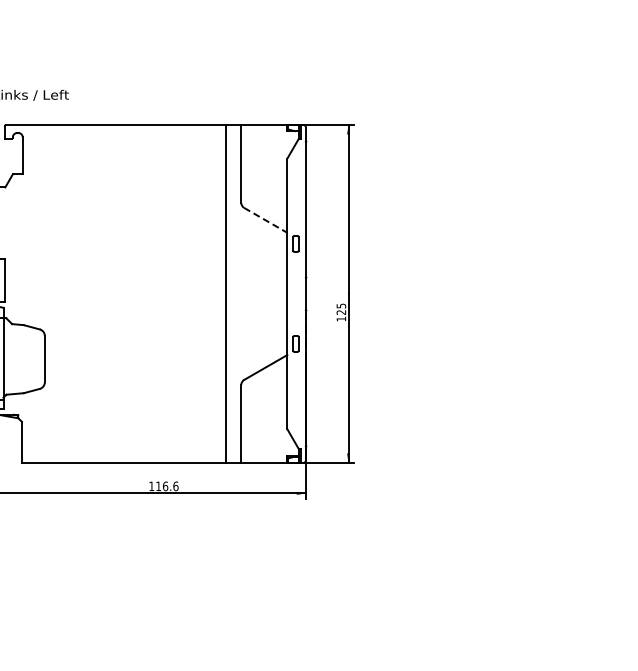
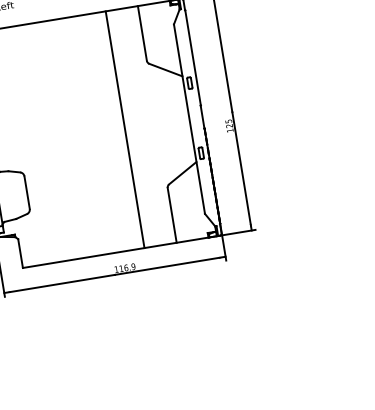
line: (265, 220) -> (165, 70), dashed -> solid
line: (226, 293) -> (125, 129), moved
text: (175, 486) -> (133, 266), 116.6 -> 116.9

